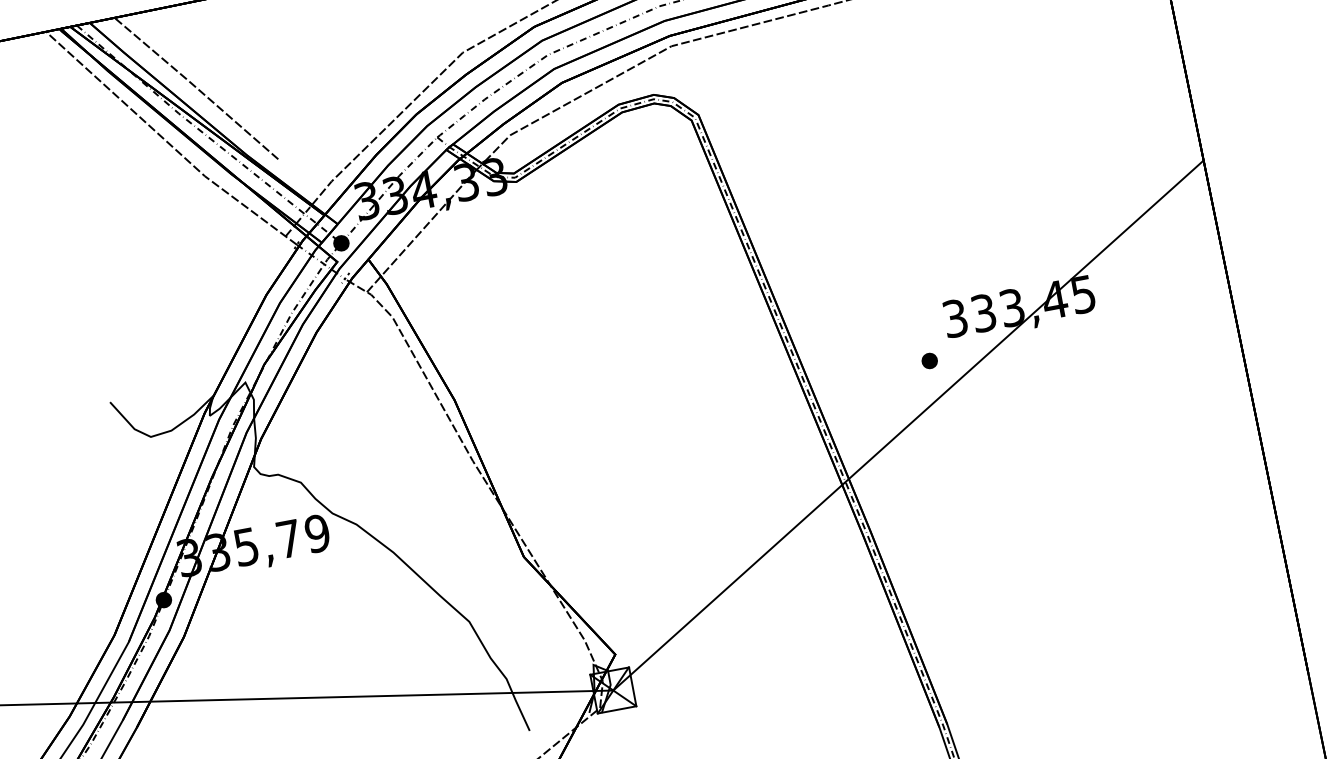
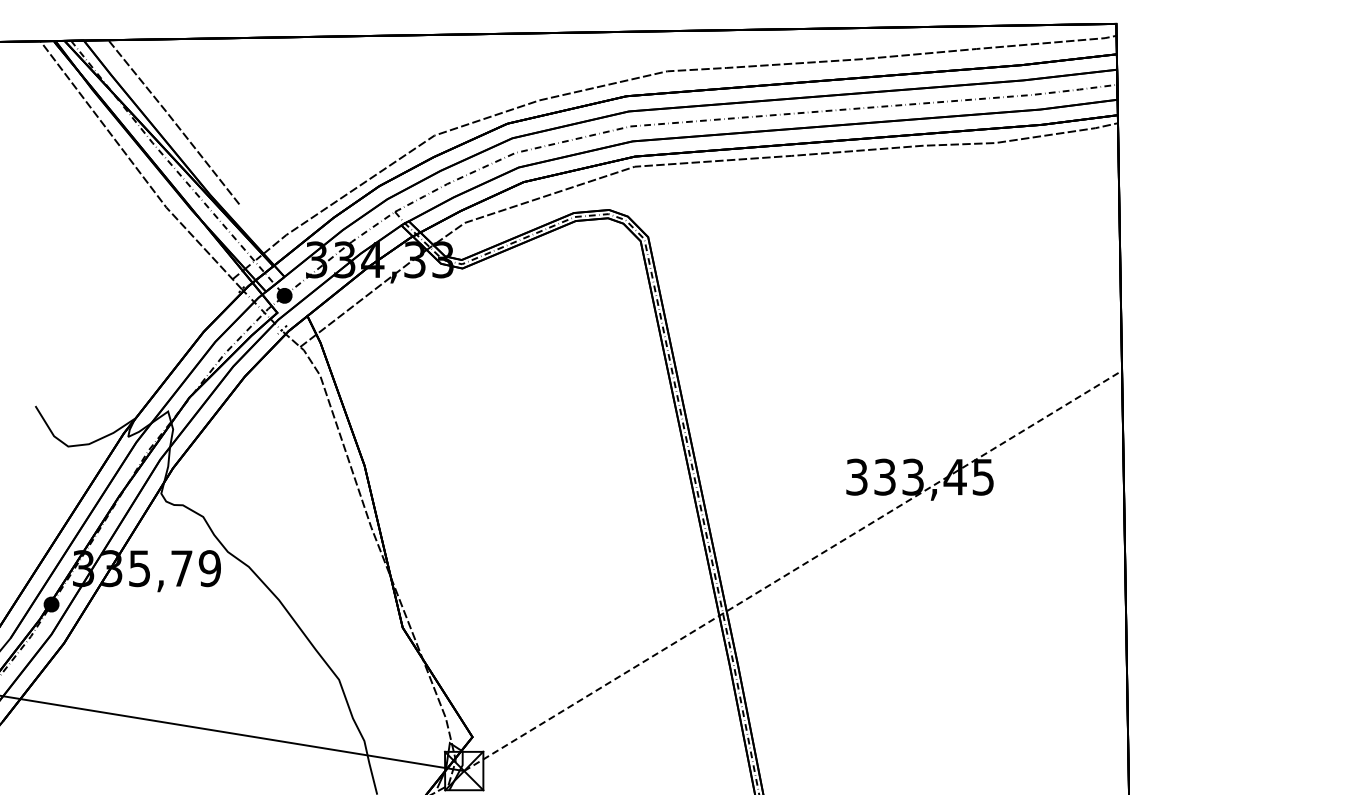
part: (929, 360) -> (824, 512), removed
line: (908, 425) -> (793, 570), solid -> dashed

